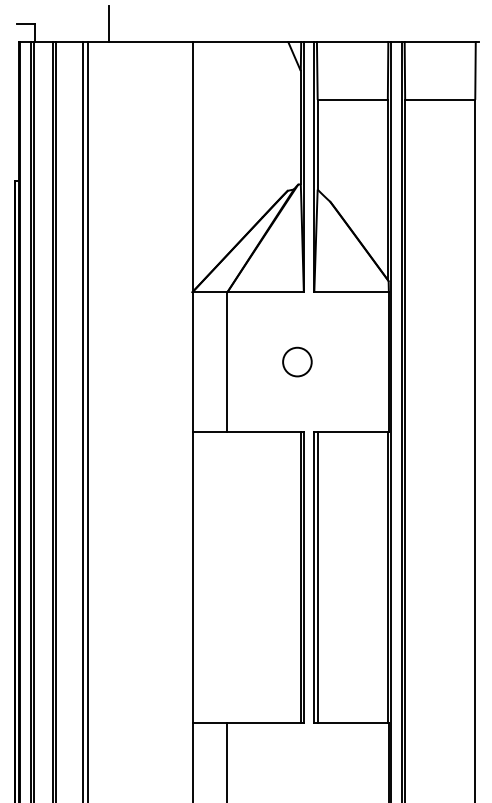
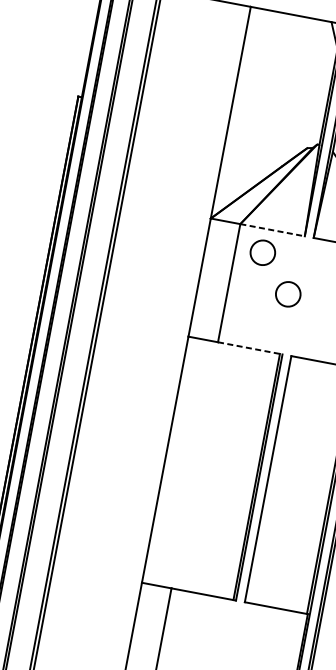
line: (266, 292) -> (273, 230), solid -> dashed
circle: (259, 319) -> (263, 252), added
line: (266, 432) -> (250, 348), solid -> dashed
line: (317, 577) -> (270, 479), removed

